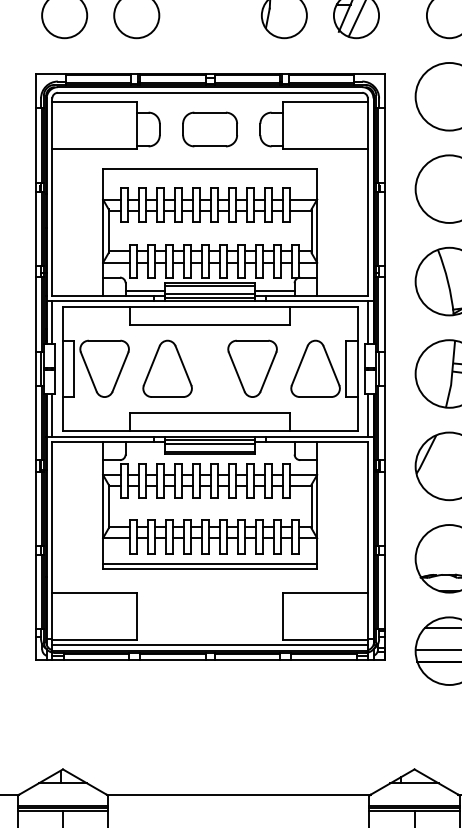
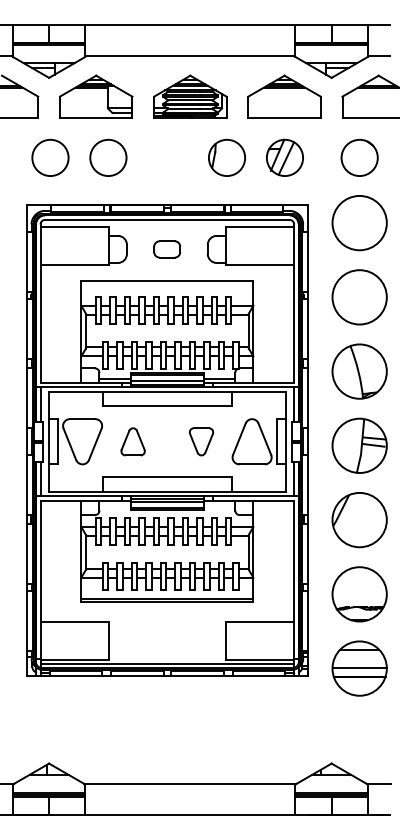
part: (209, 129) -> (166, 249), size x0.6
part: (166, 368) -> (132, 441), size x0.6
part: (252, 368) -> (201, 441), size x0.6

